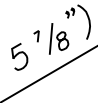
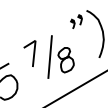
part: (36, 36) -> (30, 53), size x1.67

